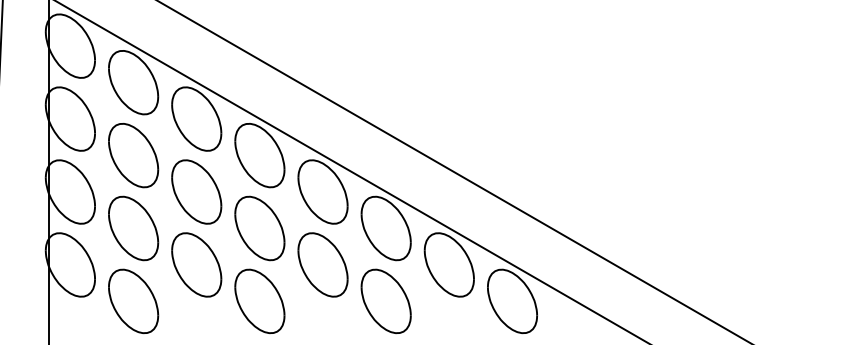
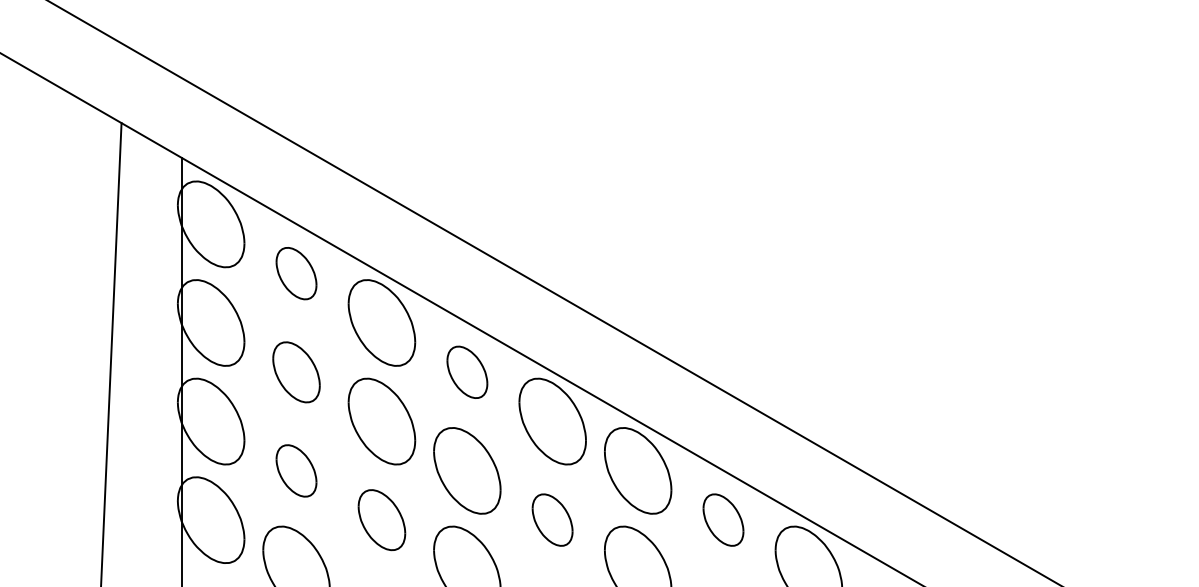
part: (133, 82) -> (296, 273), size x0.6
part: (133, 155) -> (296, 372), size x0.7
part: (260, 155) -> (467, 372), size x0.6
part: (133, 228) -> (296, 470), size x0.6
part: (196, 264) -> (381, 519), size x0.7
part: (322, 264) -> (552, 519), size x0.6
part: (449, 264) -> (723, 519), size x0.6

